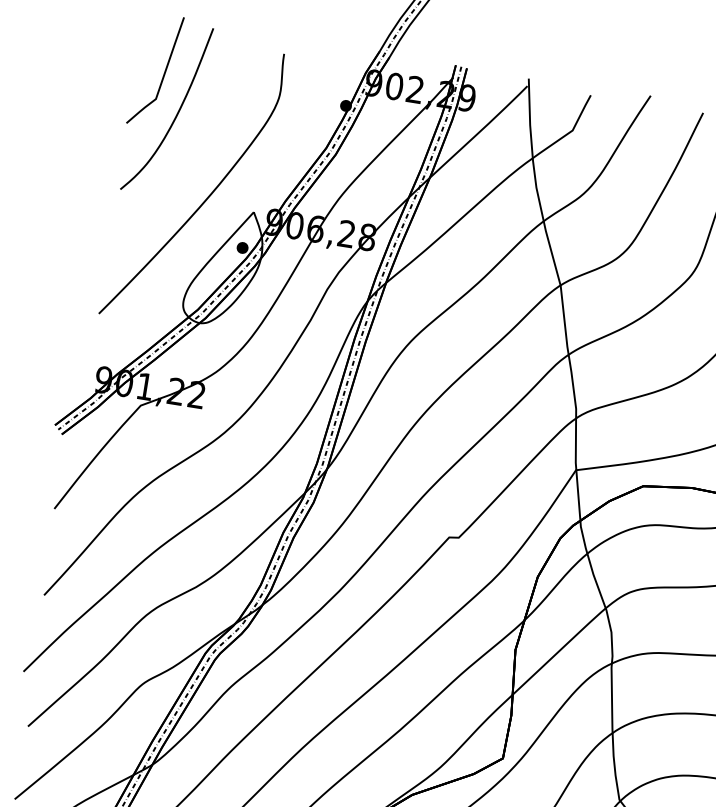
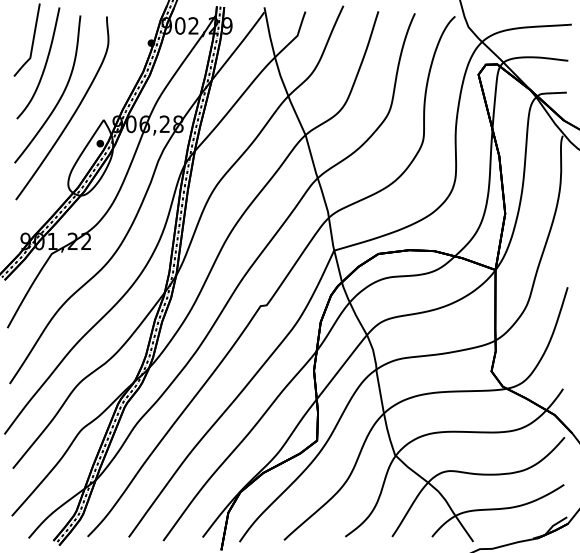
curve: (192, 165) -> (60, 96), added

